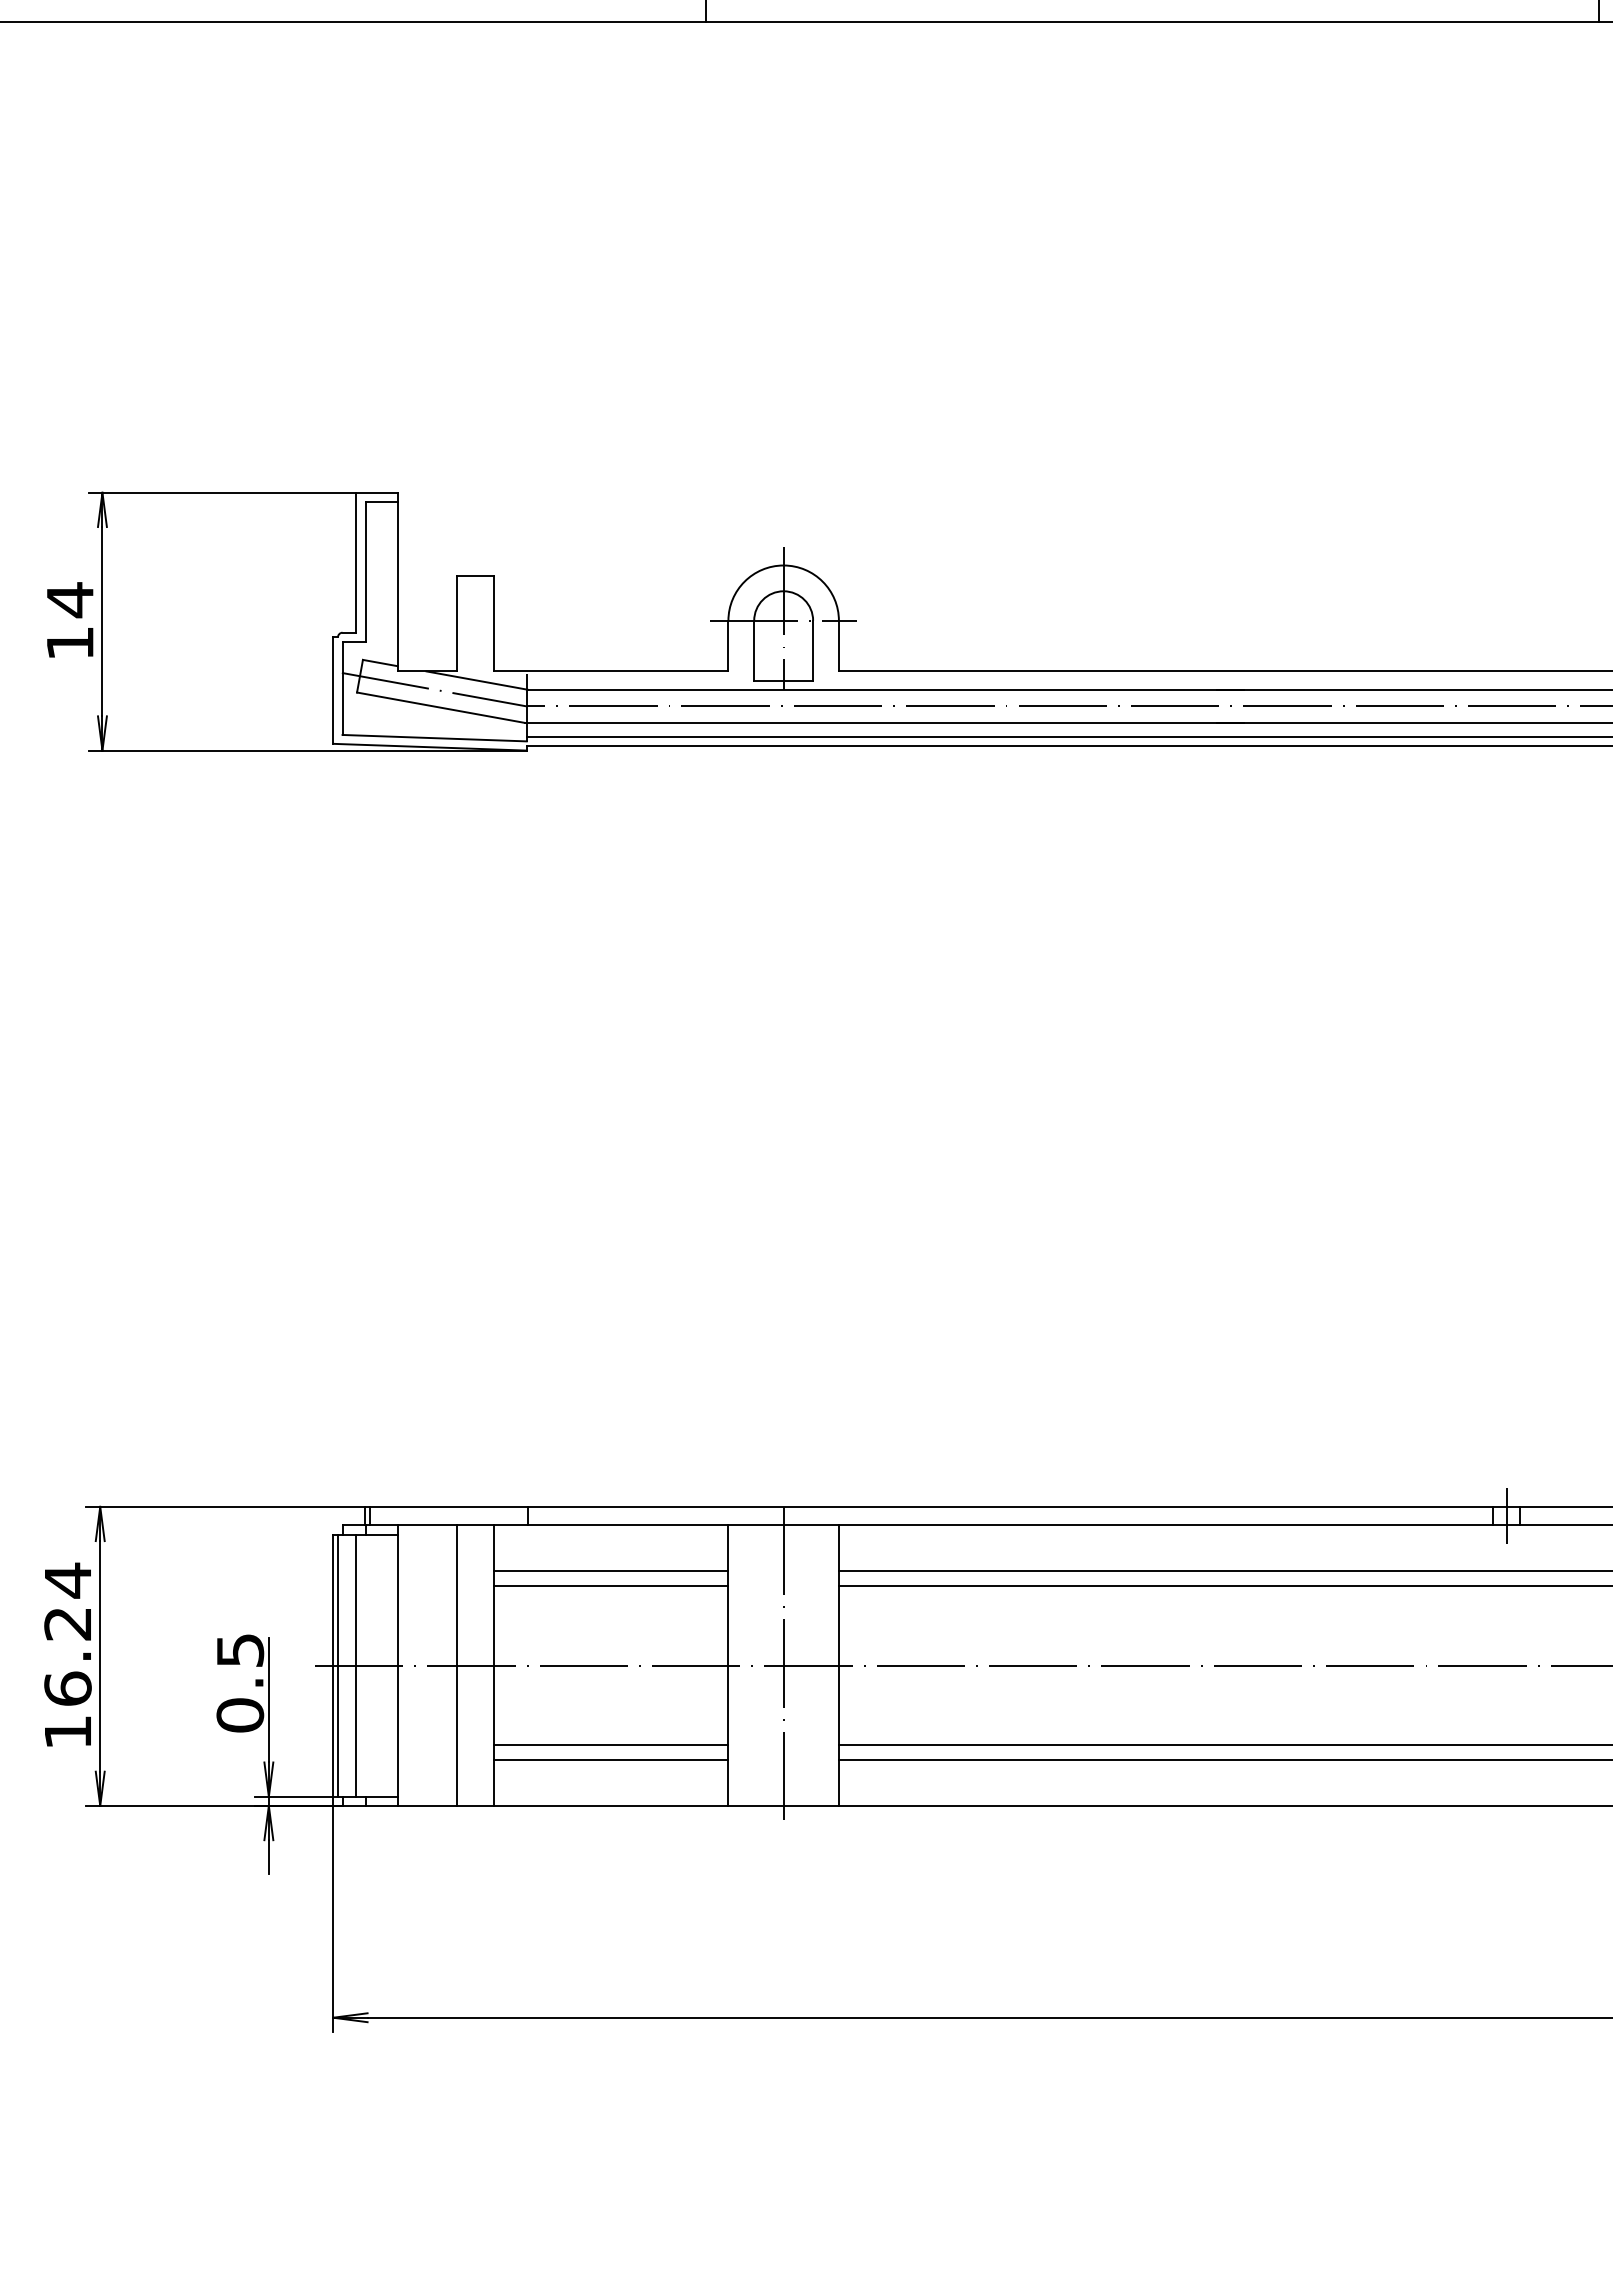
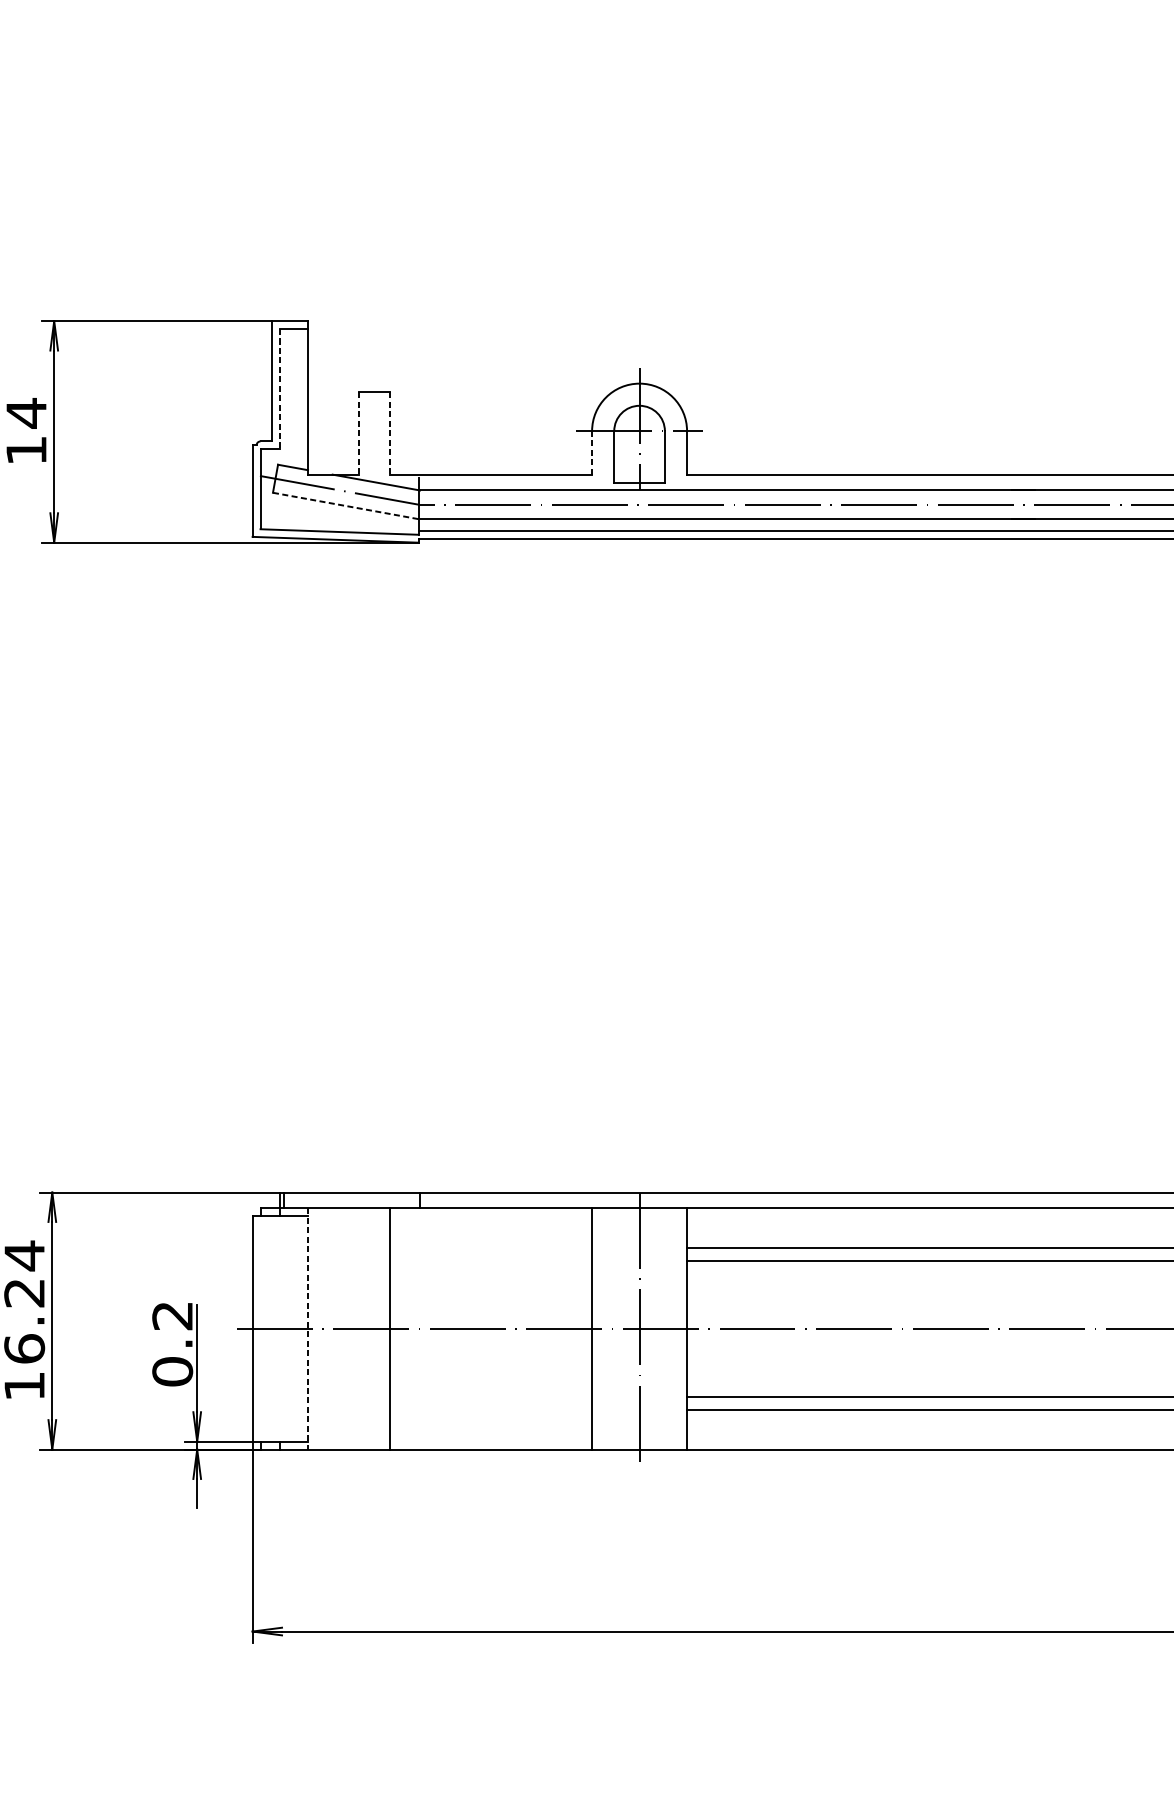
line: (365, 571) -> (280, 388), solid -> dashed
line: (456, 623) -> (358, 433), solid -> dashed
line: (493, 623) -> (390, 433), solid -> dashed
line: (728, 645) -> (592, 452), solid -> dashed
line: (441, 707) -> (345, 505), solid -> dashed
line: (610, 1571) -> (490, 1248), removed
line: (610, 1586) -> (490, 1260), removed
text: (240, 1650) -> (172, 1315), 0.5 -> 0.2
line: (337, 1665) -> (256, 1328), removed
line: (356, 1665) -> (272, 1328), removed
line: (456, 1665) -> (358, 1328), removed
line: (397, 1666) -> (307, 1329), solid -> dashed
line: (610, 1745) -> (490, 1397), removed
line: (610, 1759) -> (490, 1409), removed

